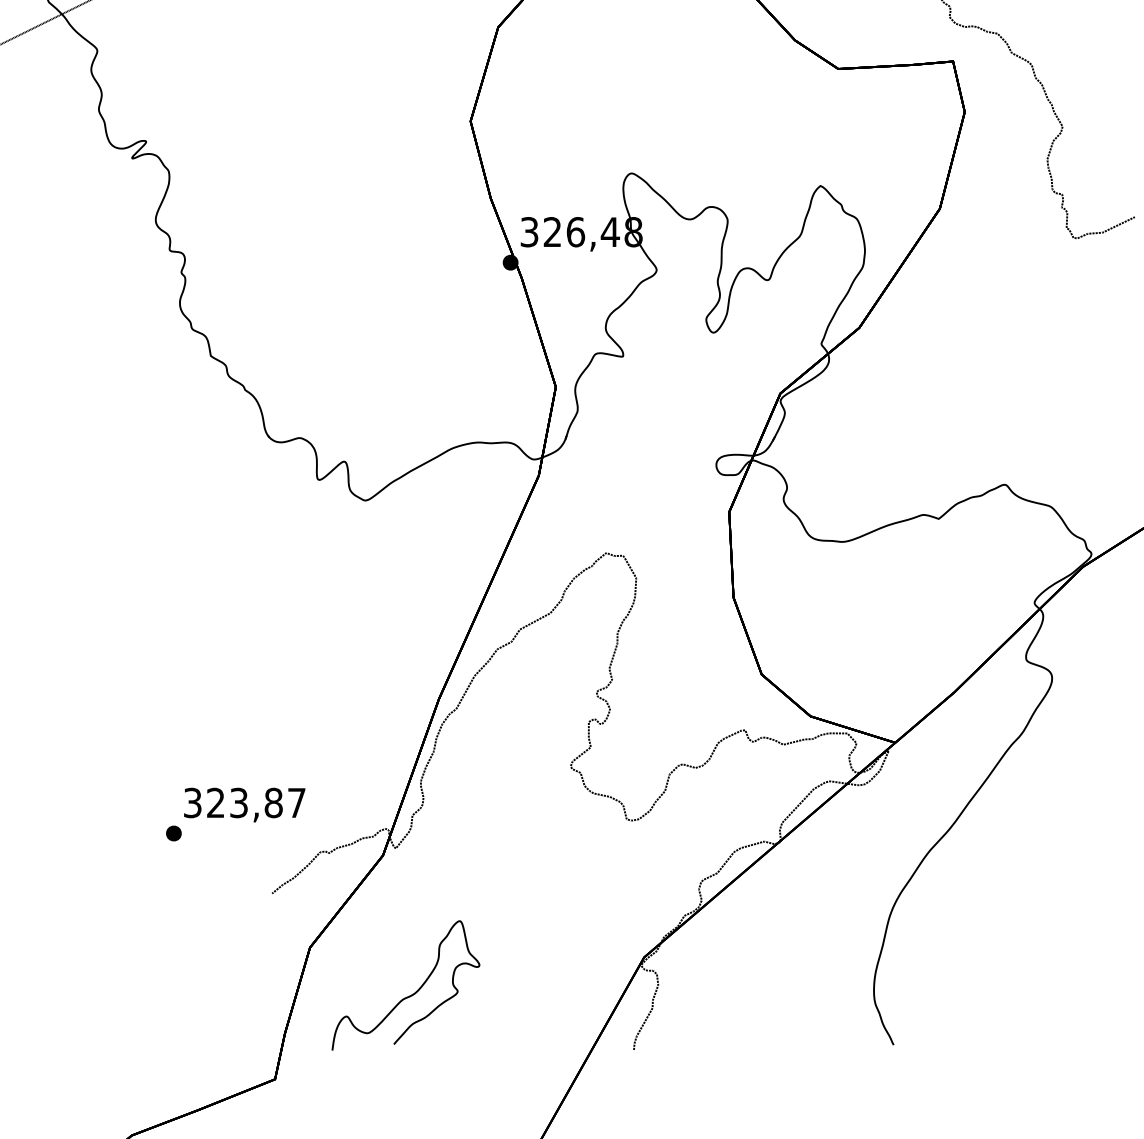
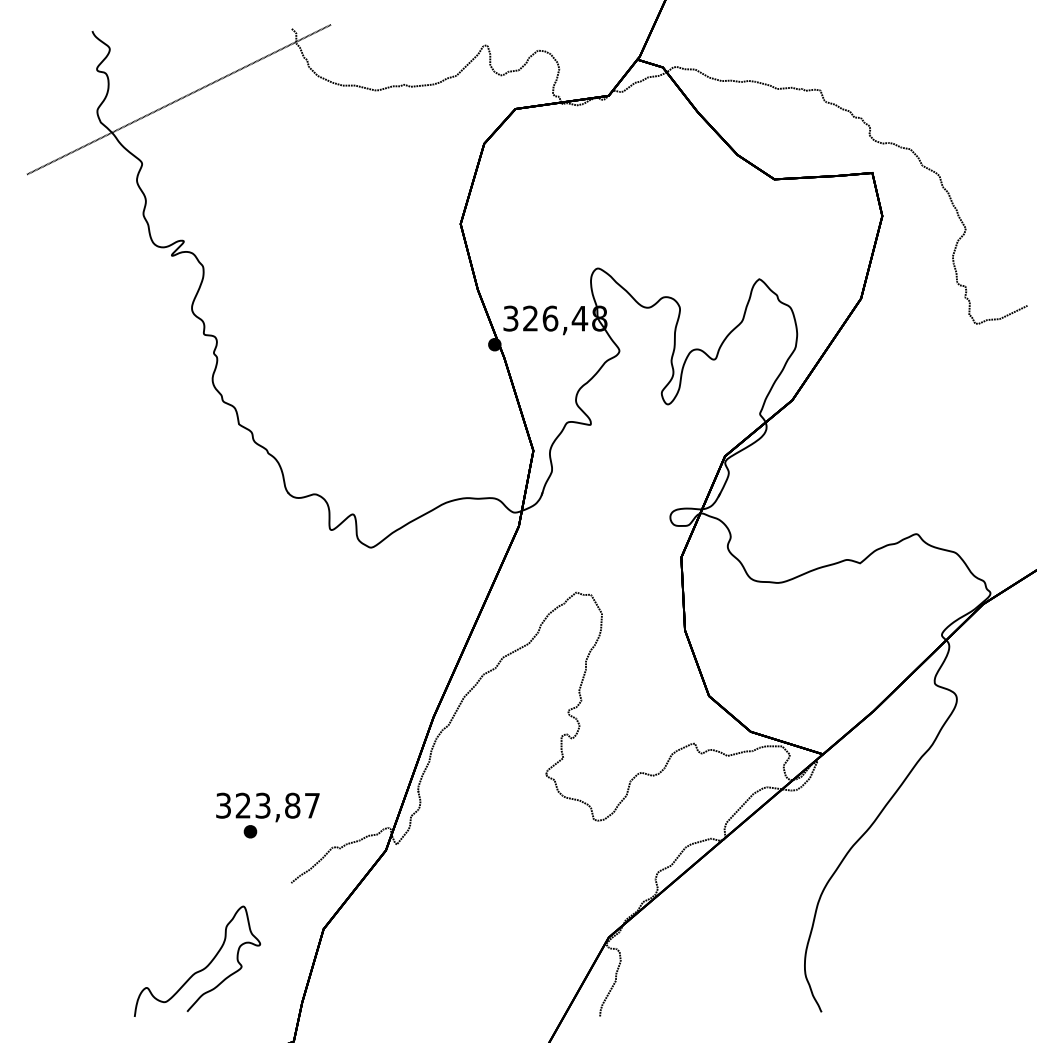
part: (173, 833) -> (250, 831), moved
part: (411, 993) -> (202, 968), moved

